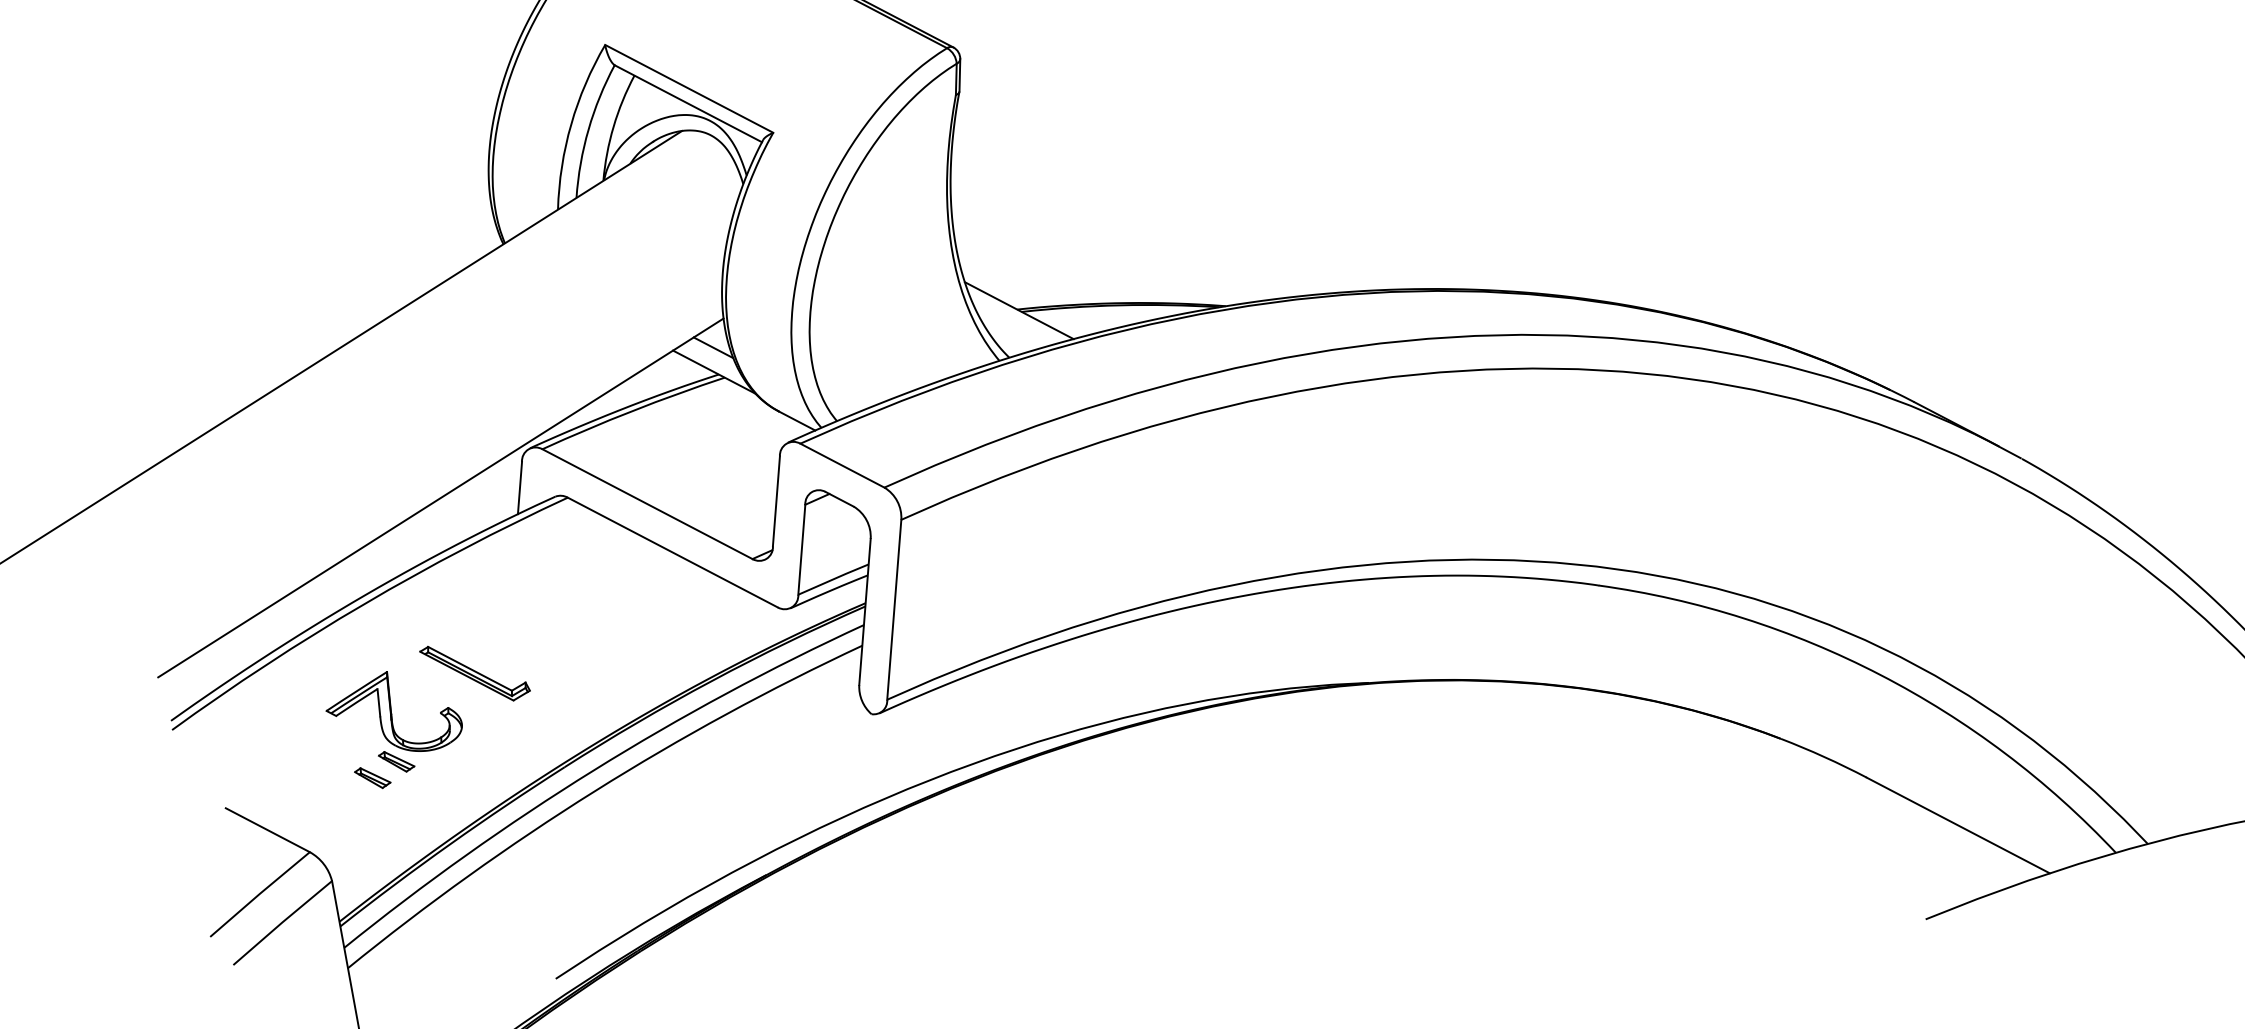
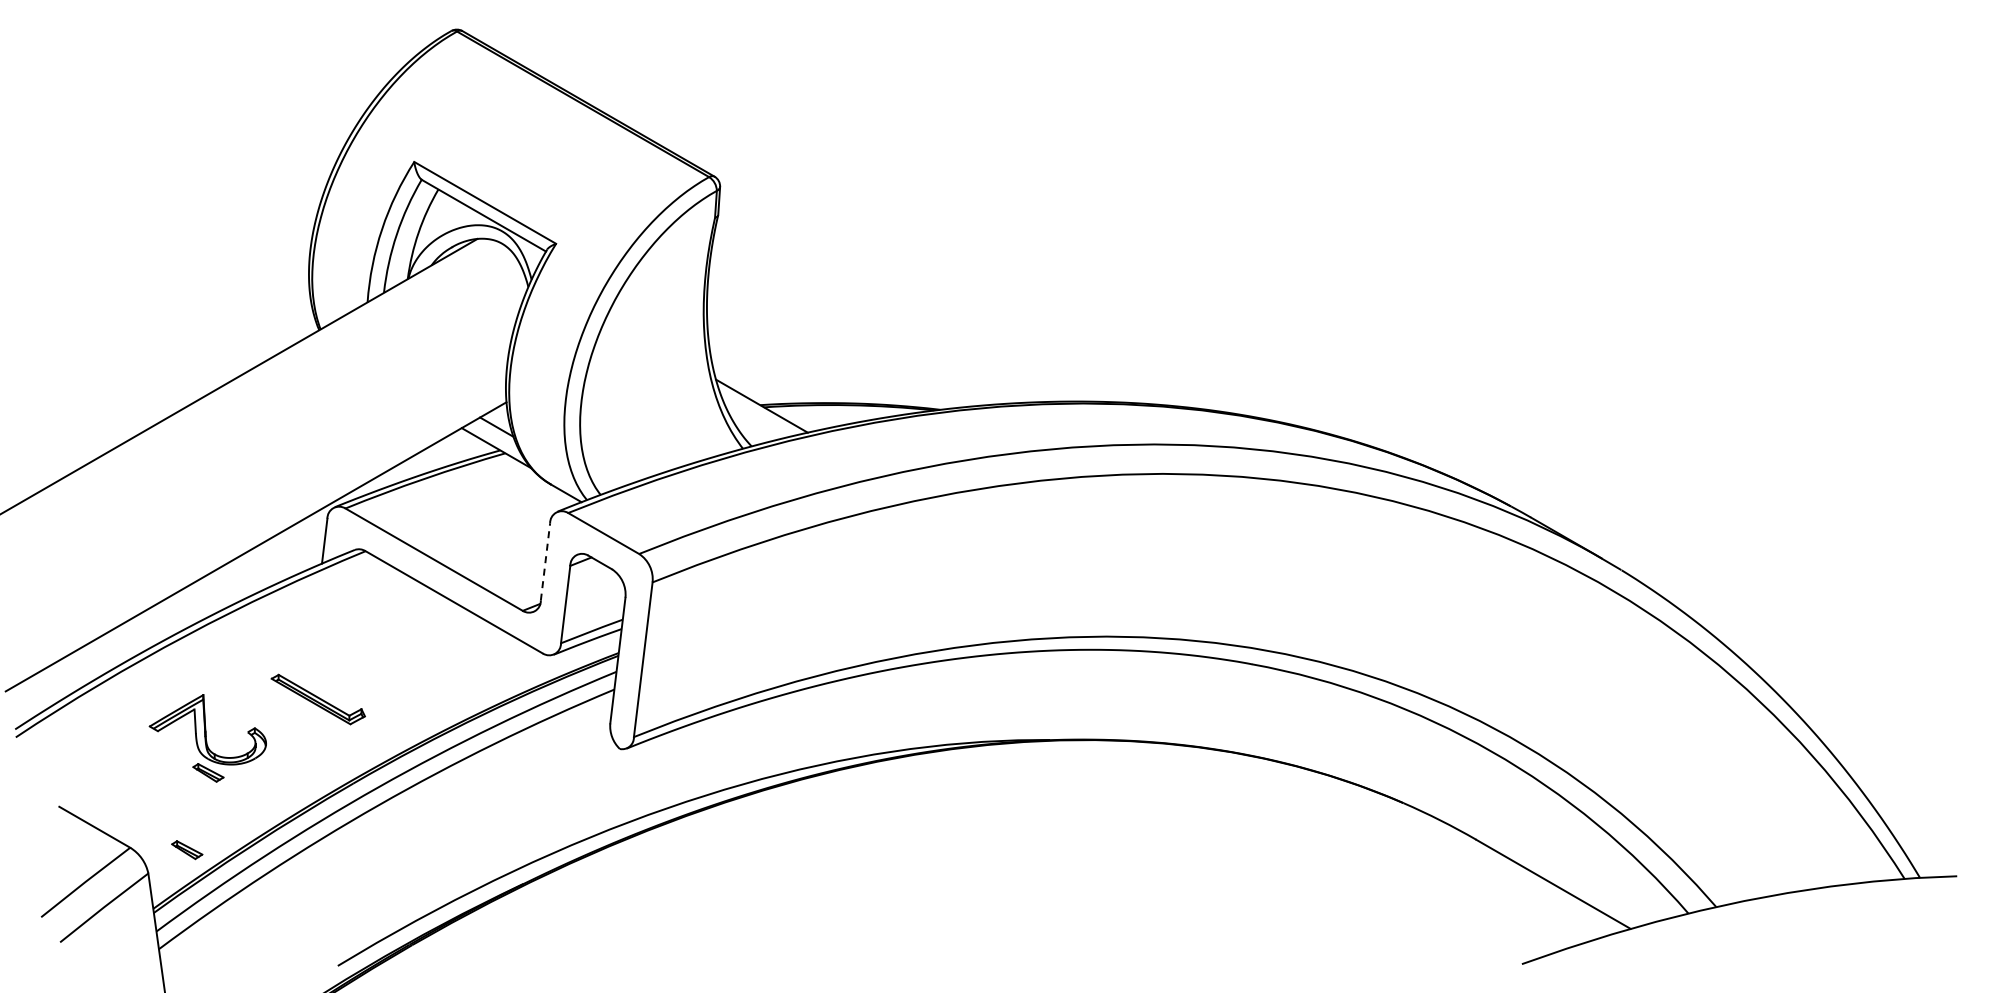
line: (776, 500) -> (545, 561), solid -> dashed
part: (474, 673) -> (317, 699), moved
part: (373, 778) -> (187, 850), moved

